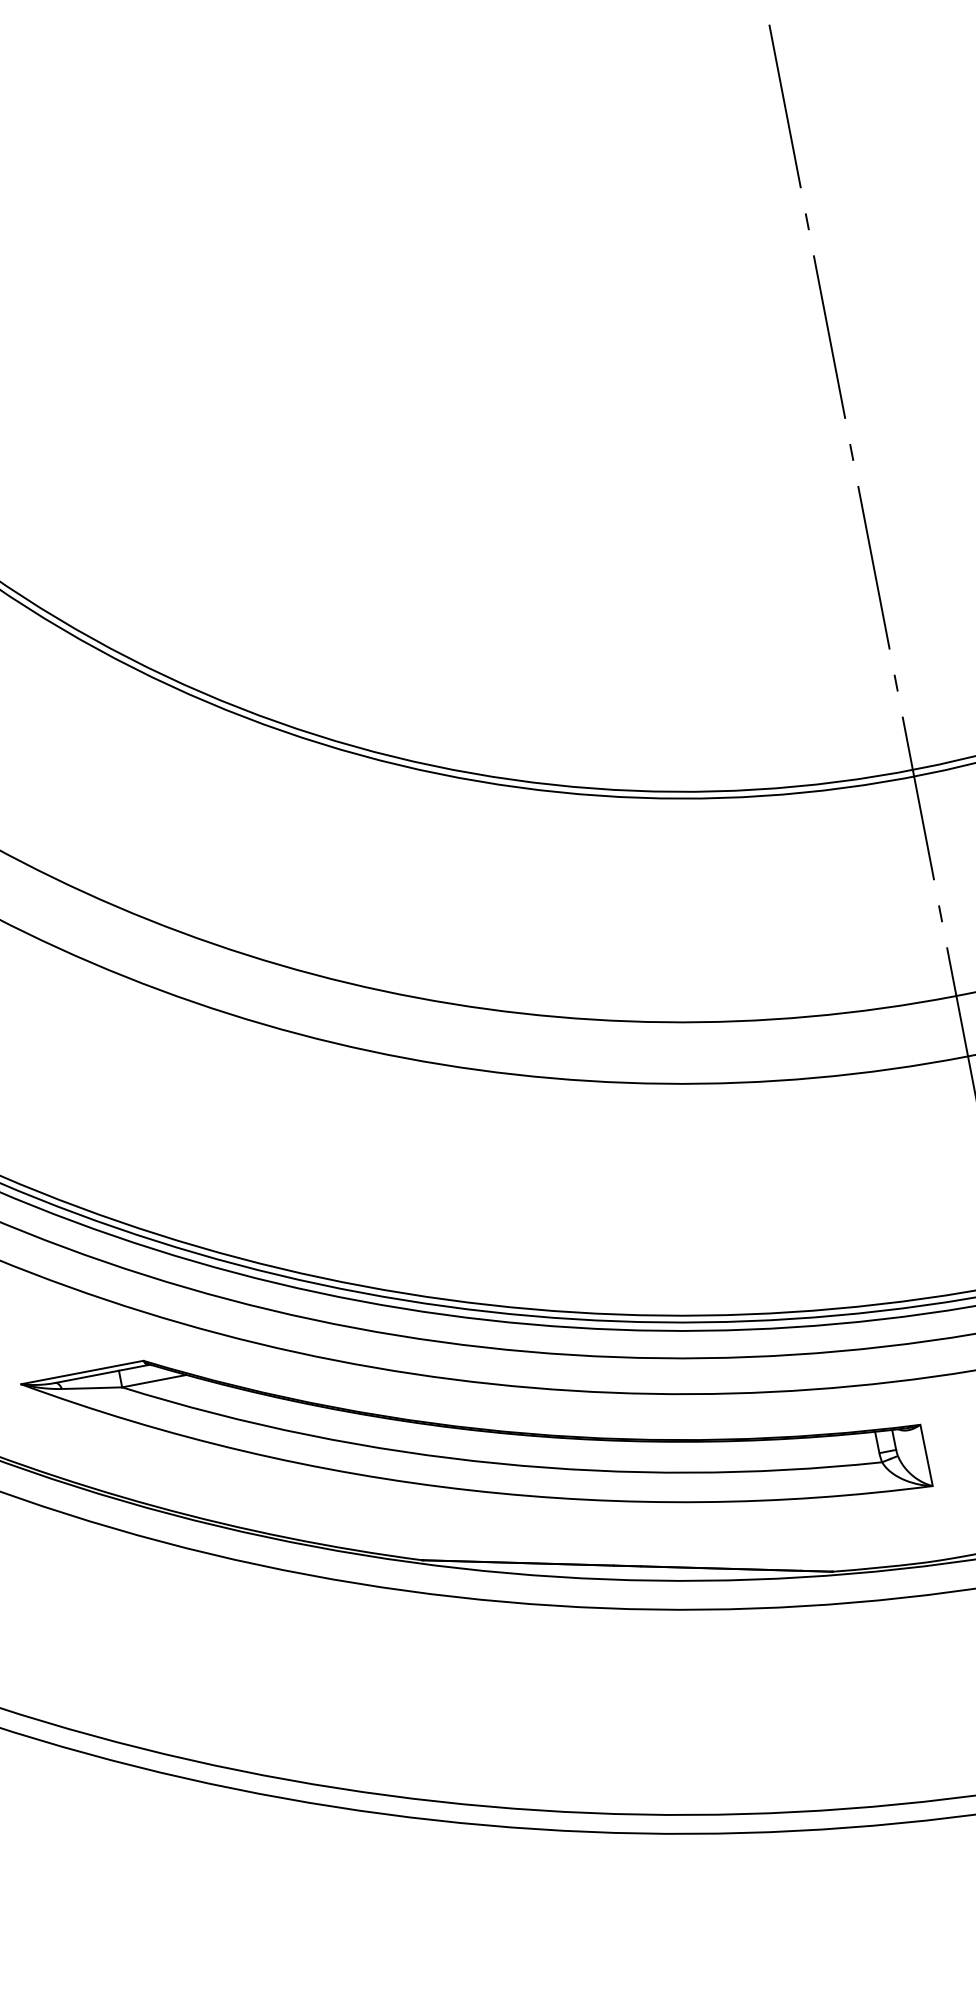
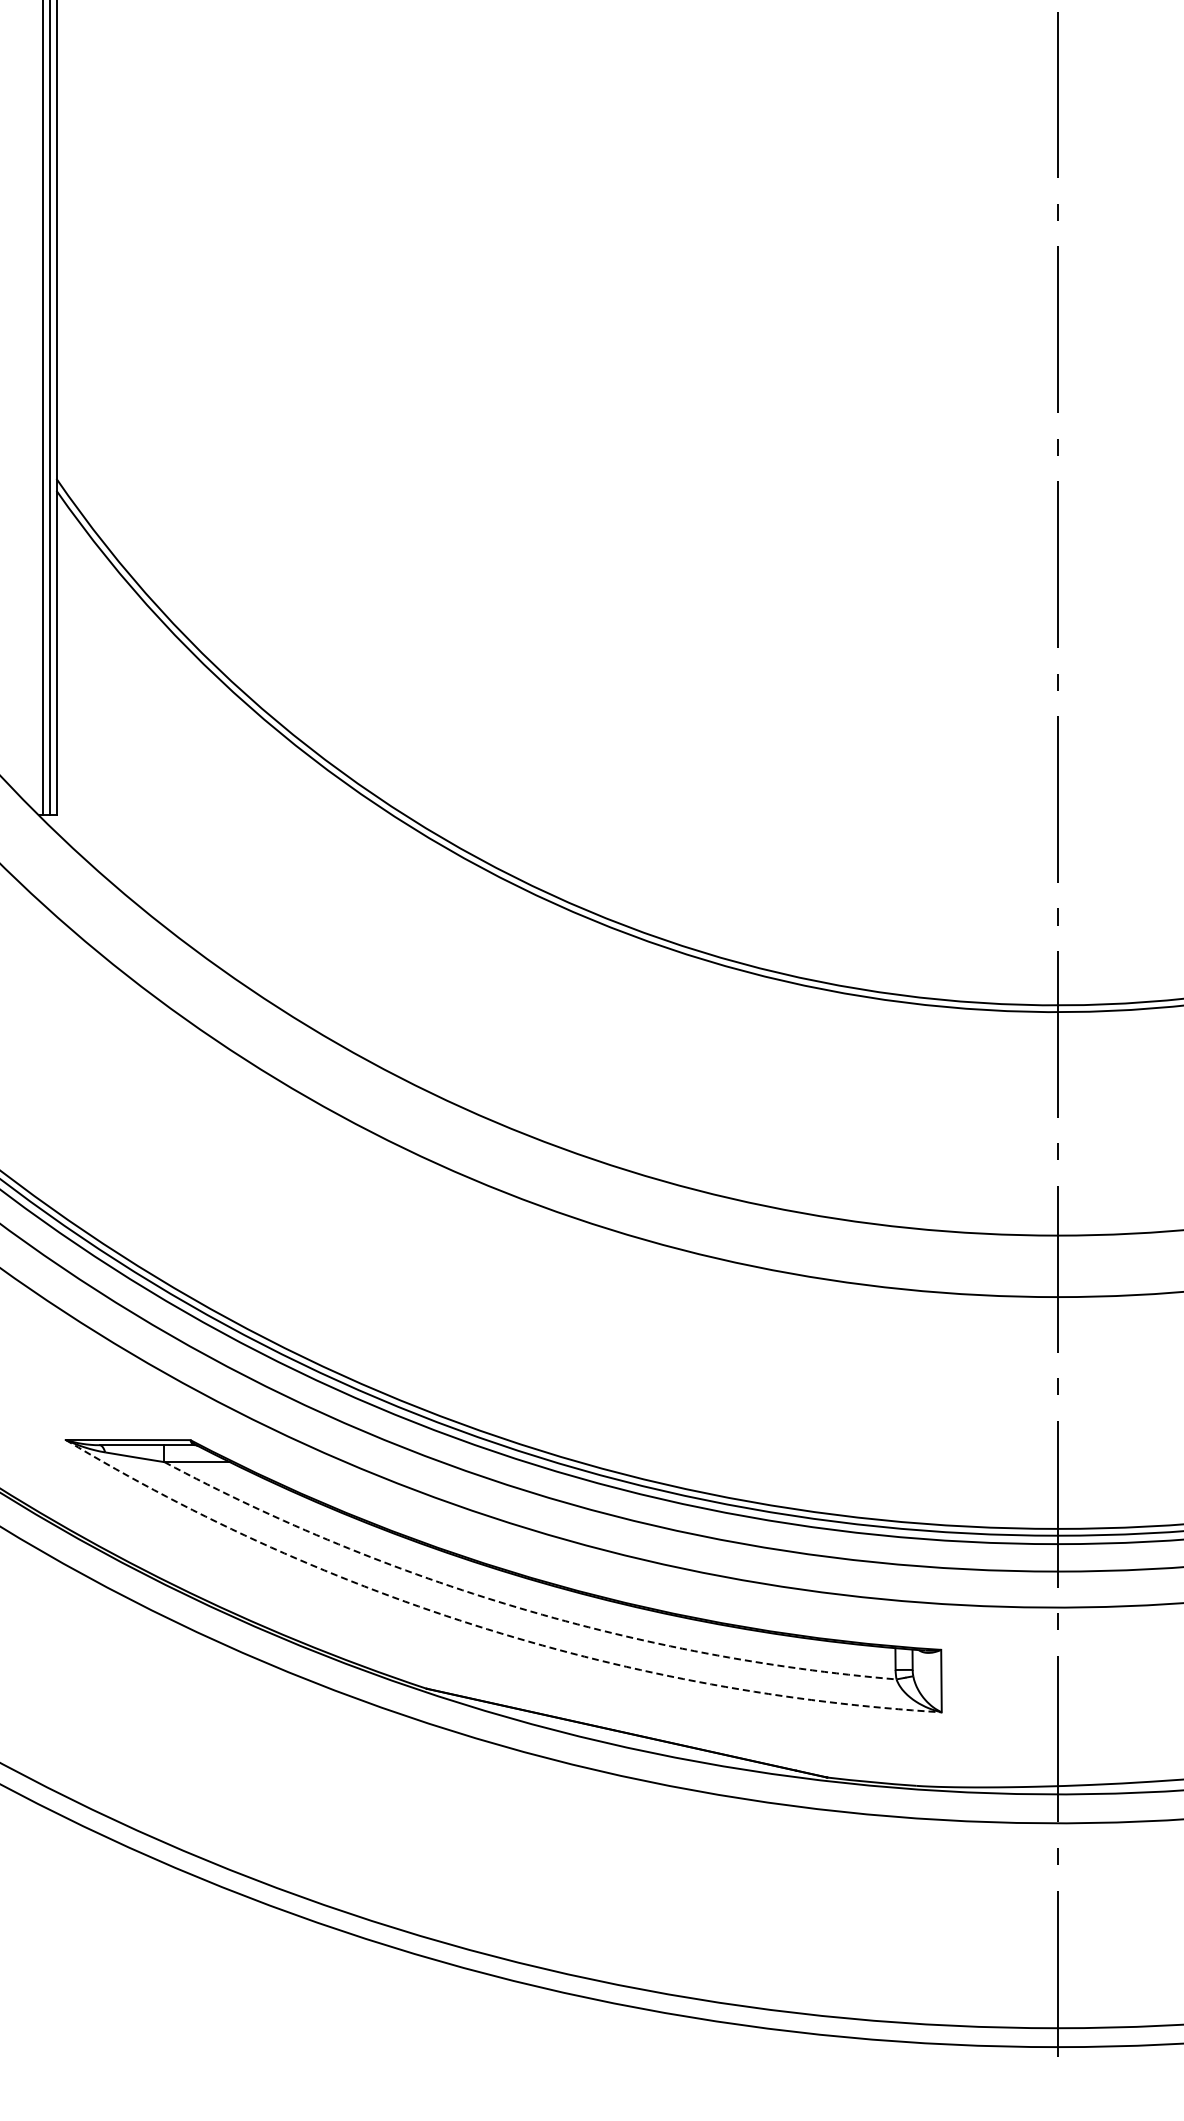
arc: (498, 1463) -> (519, 1608), solid -> dashed
arc: (471, 1490) -> (487, 1629), solid -> dashed

